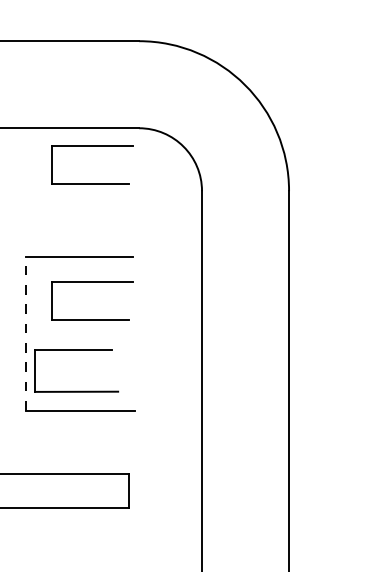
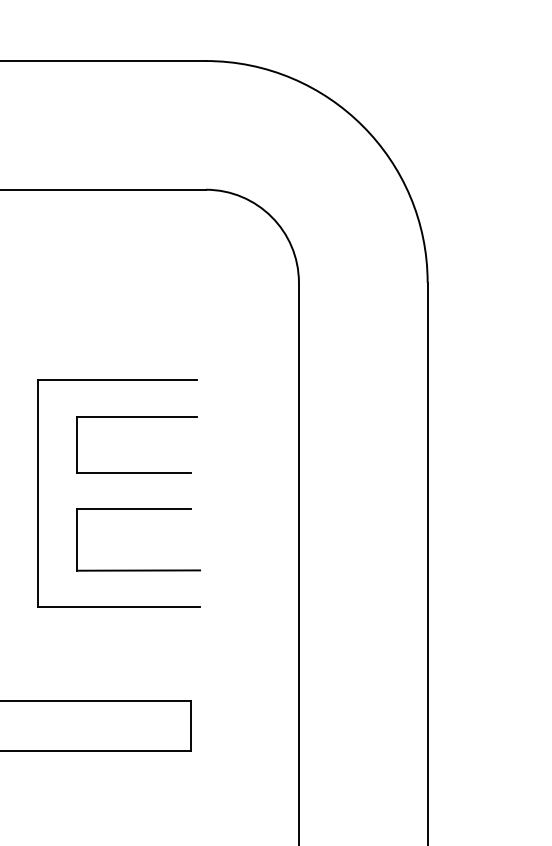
part: (92, 146) -> (137, 216), removed
line: (25, 333) -> (37, 493), dashed -> solid
part: (76, 350) -> (138, 509), moved

